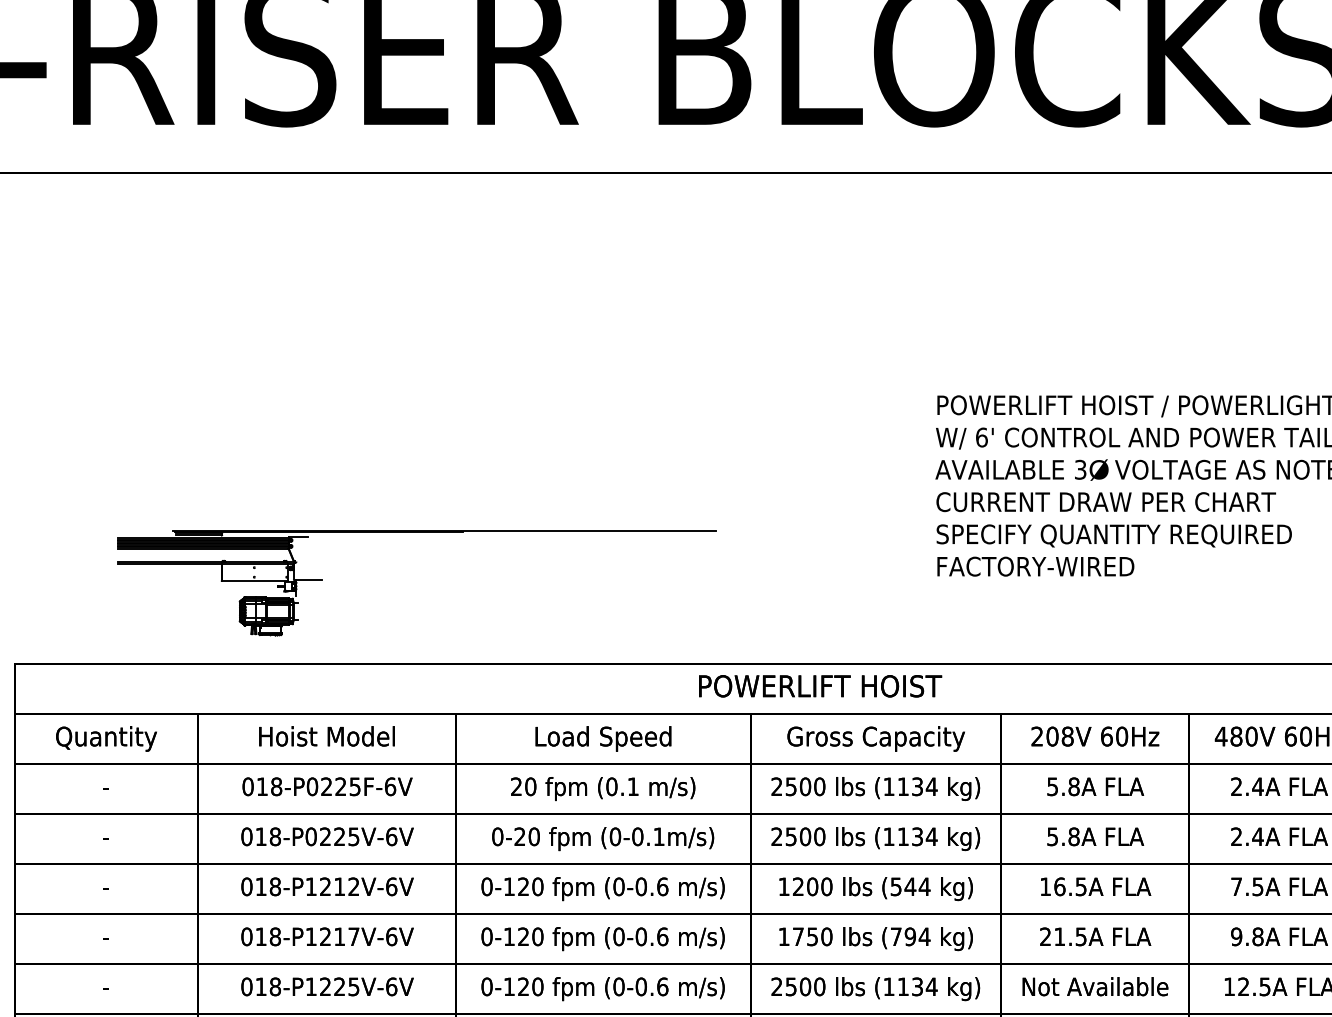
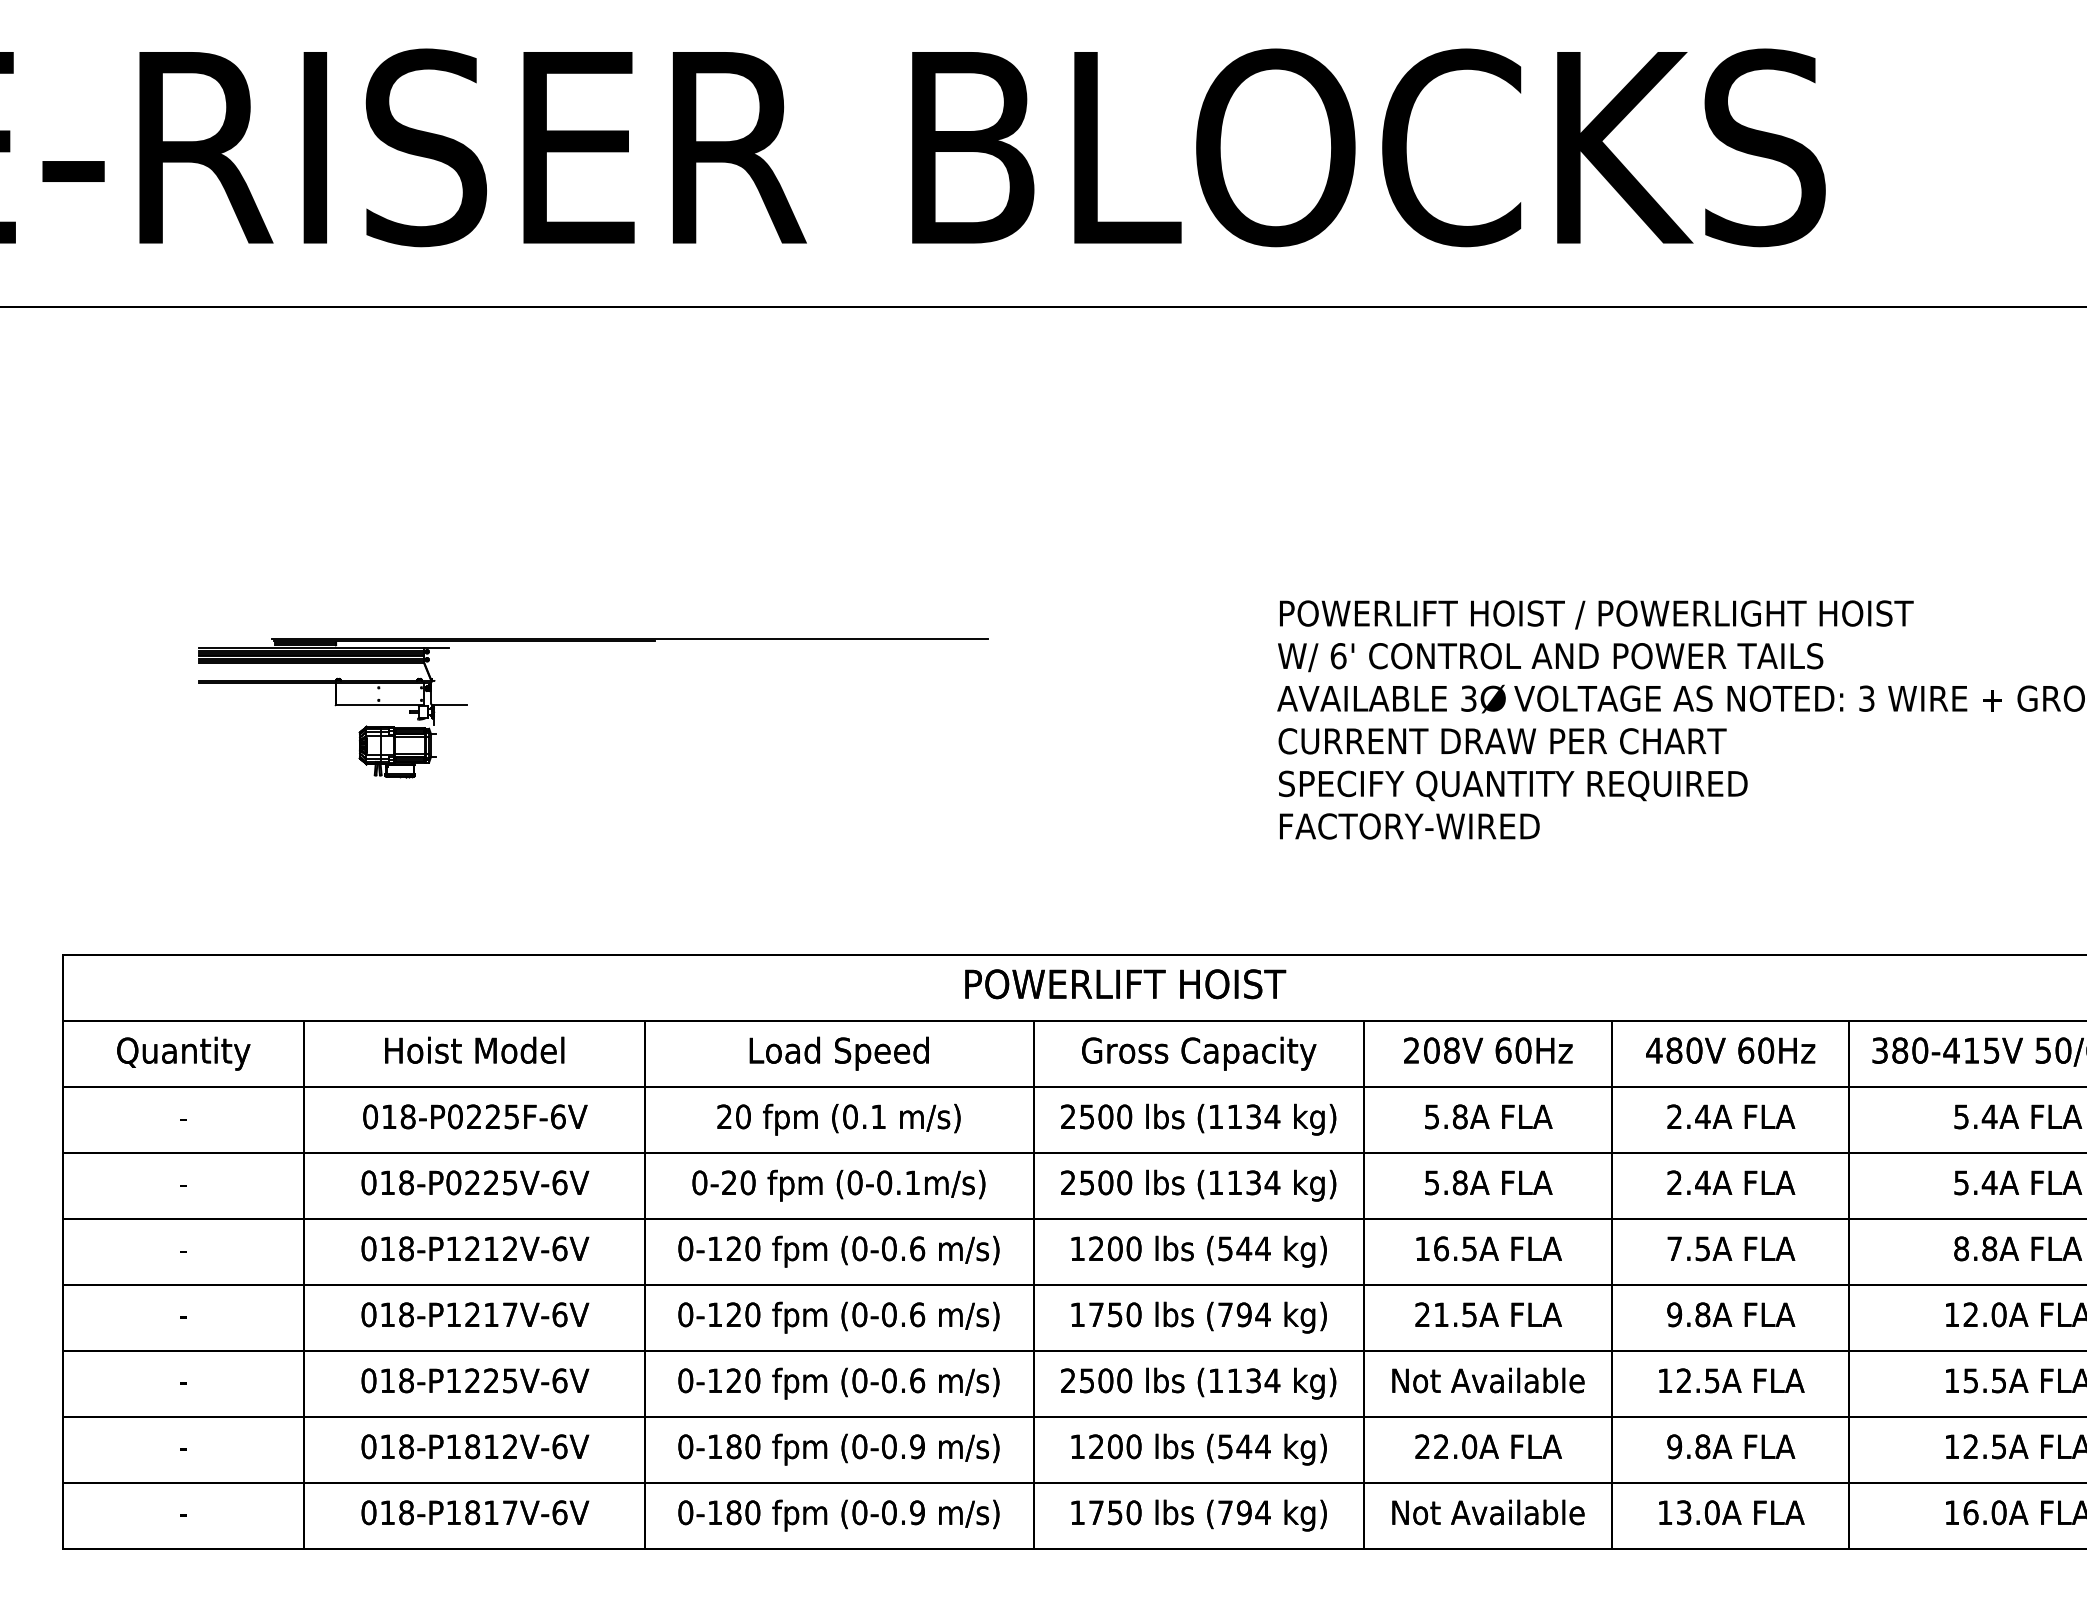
part: (417, 532) -> (593, 641), moved

